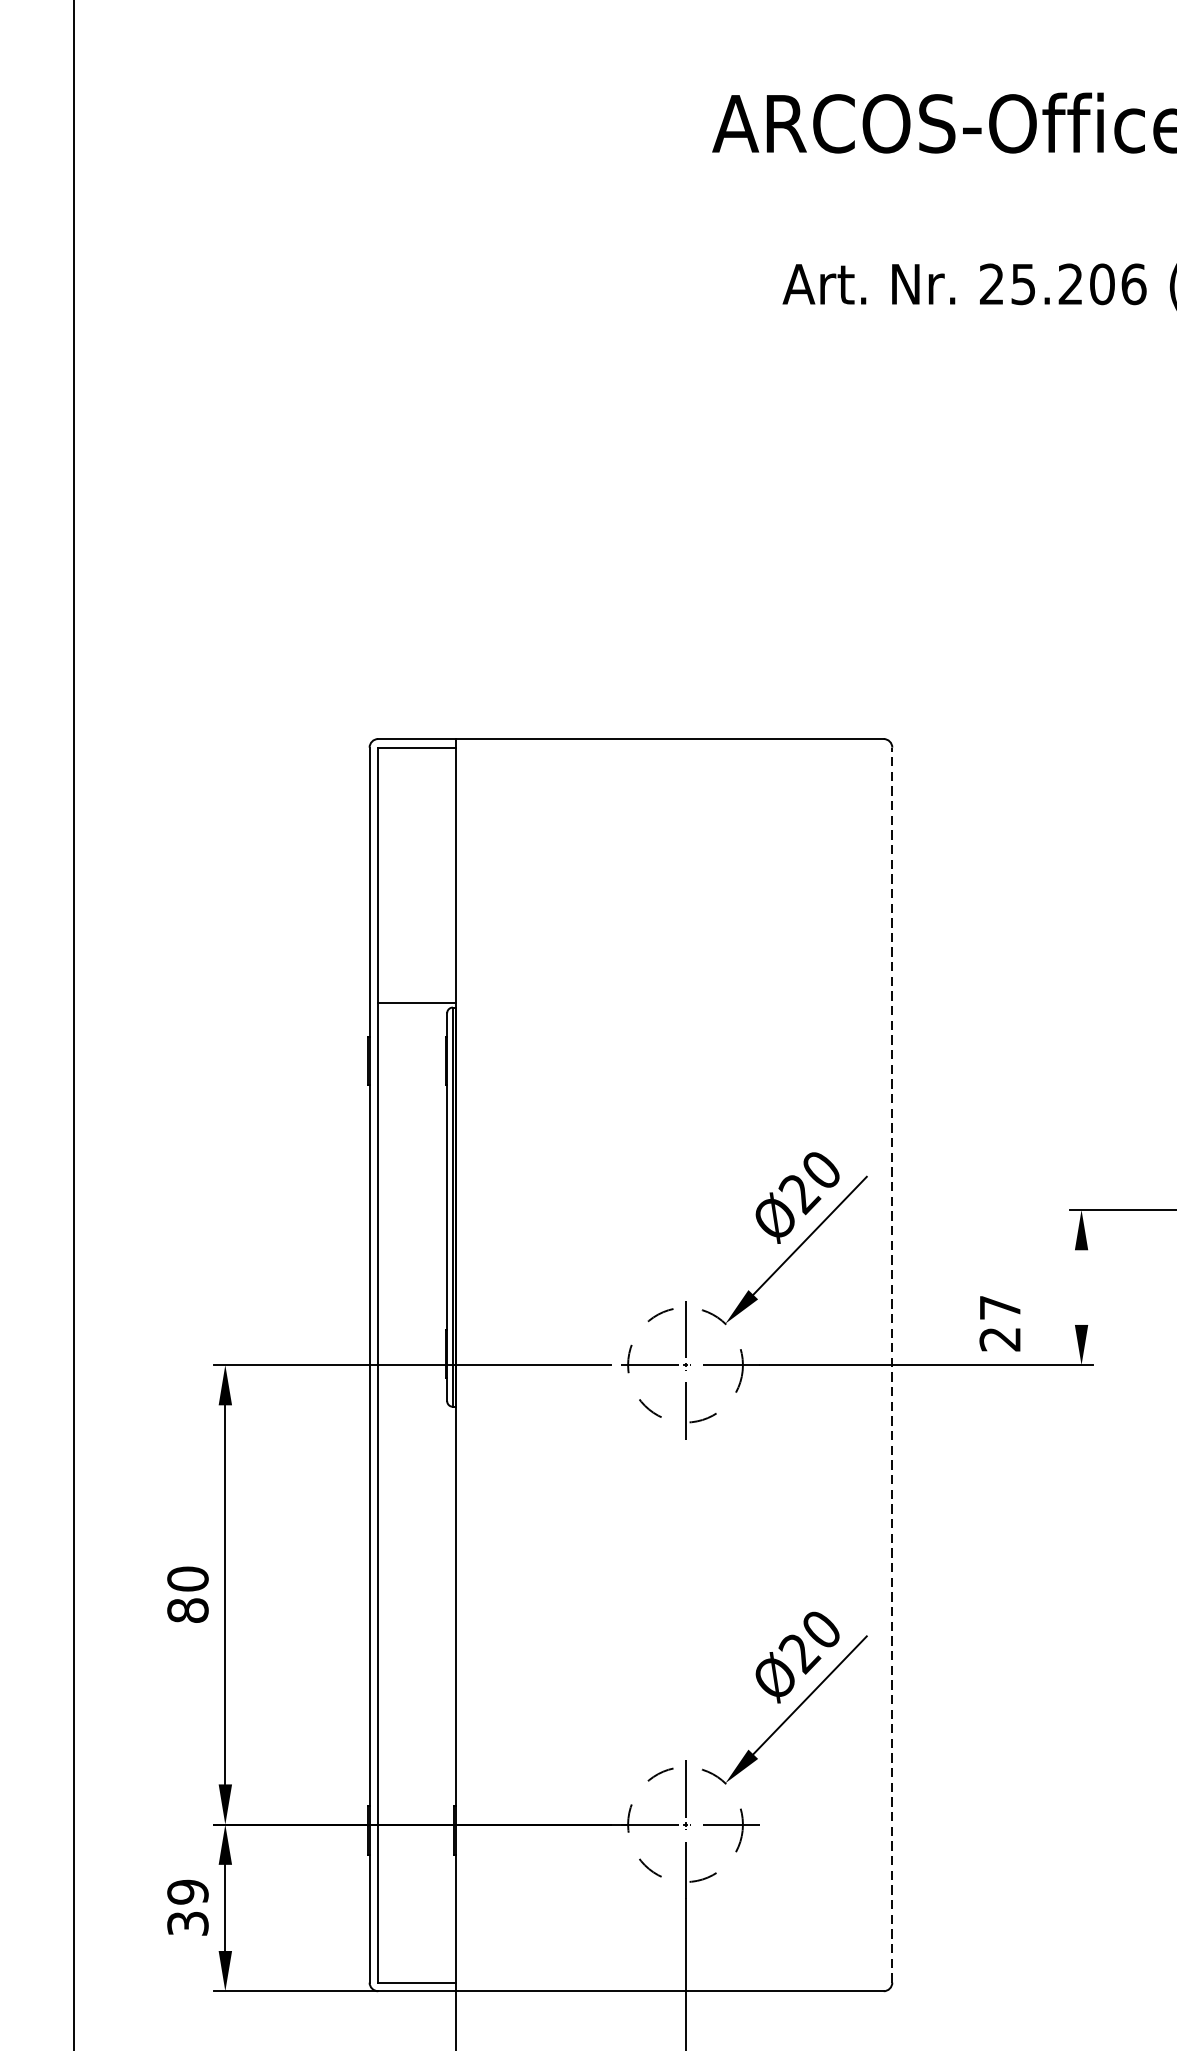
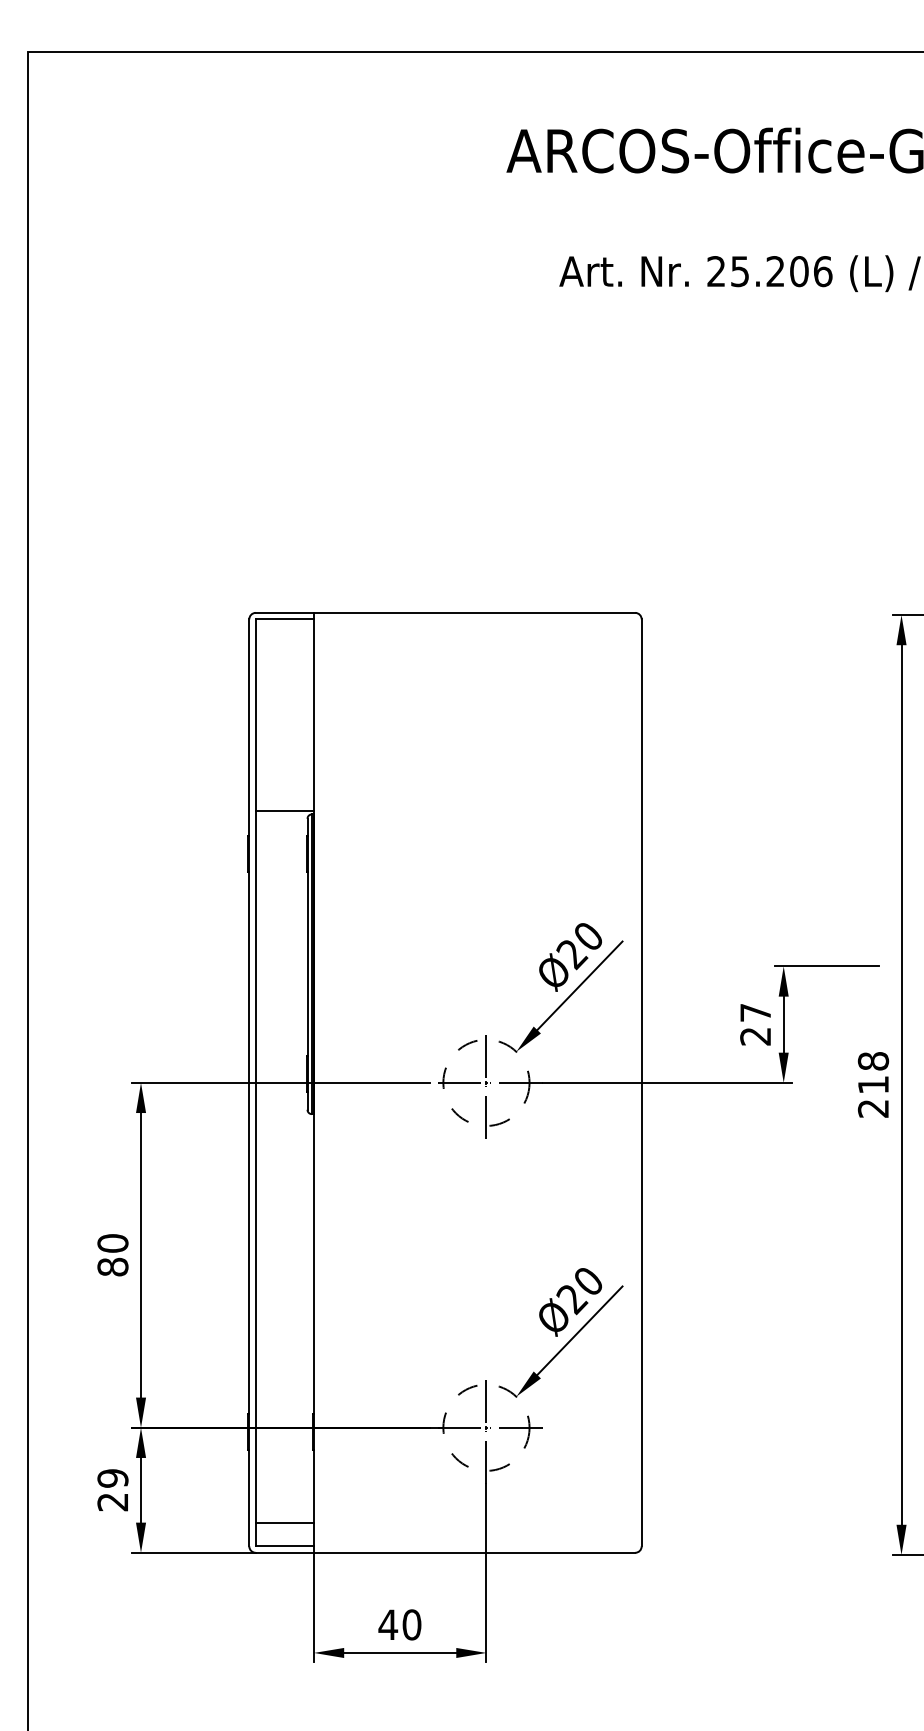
line: (1081, 1287) -> (783, 1024), added
text: (999, 1323) -> (755, 1024), moved
line: (892, 1364) -> (641, 1082), dashed -> solid
text: (187, 1924) -> (112, 1502), 39 -> 29
line: (416, 1950) -> (284, 1522), added

